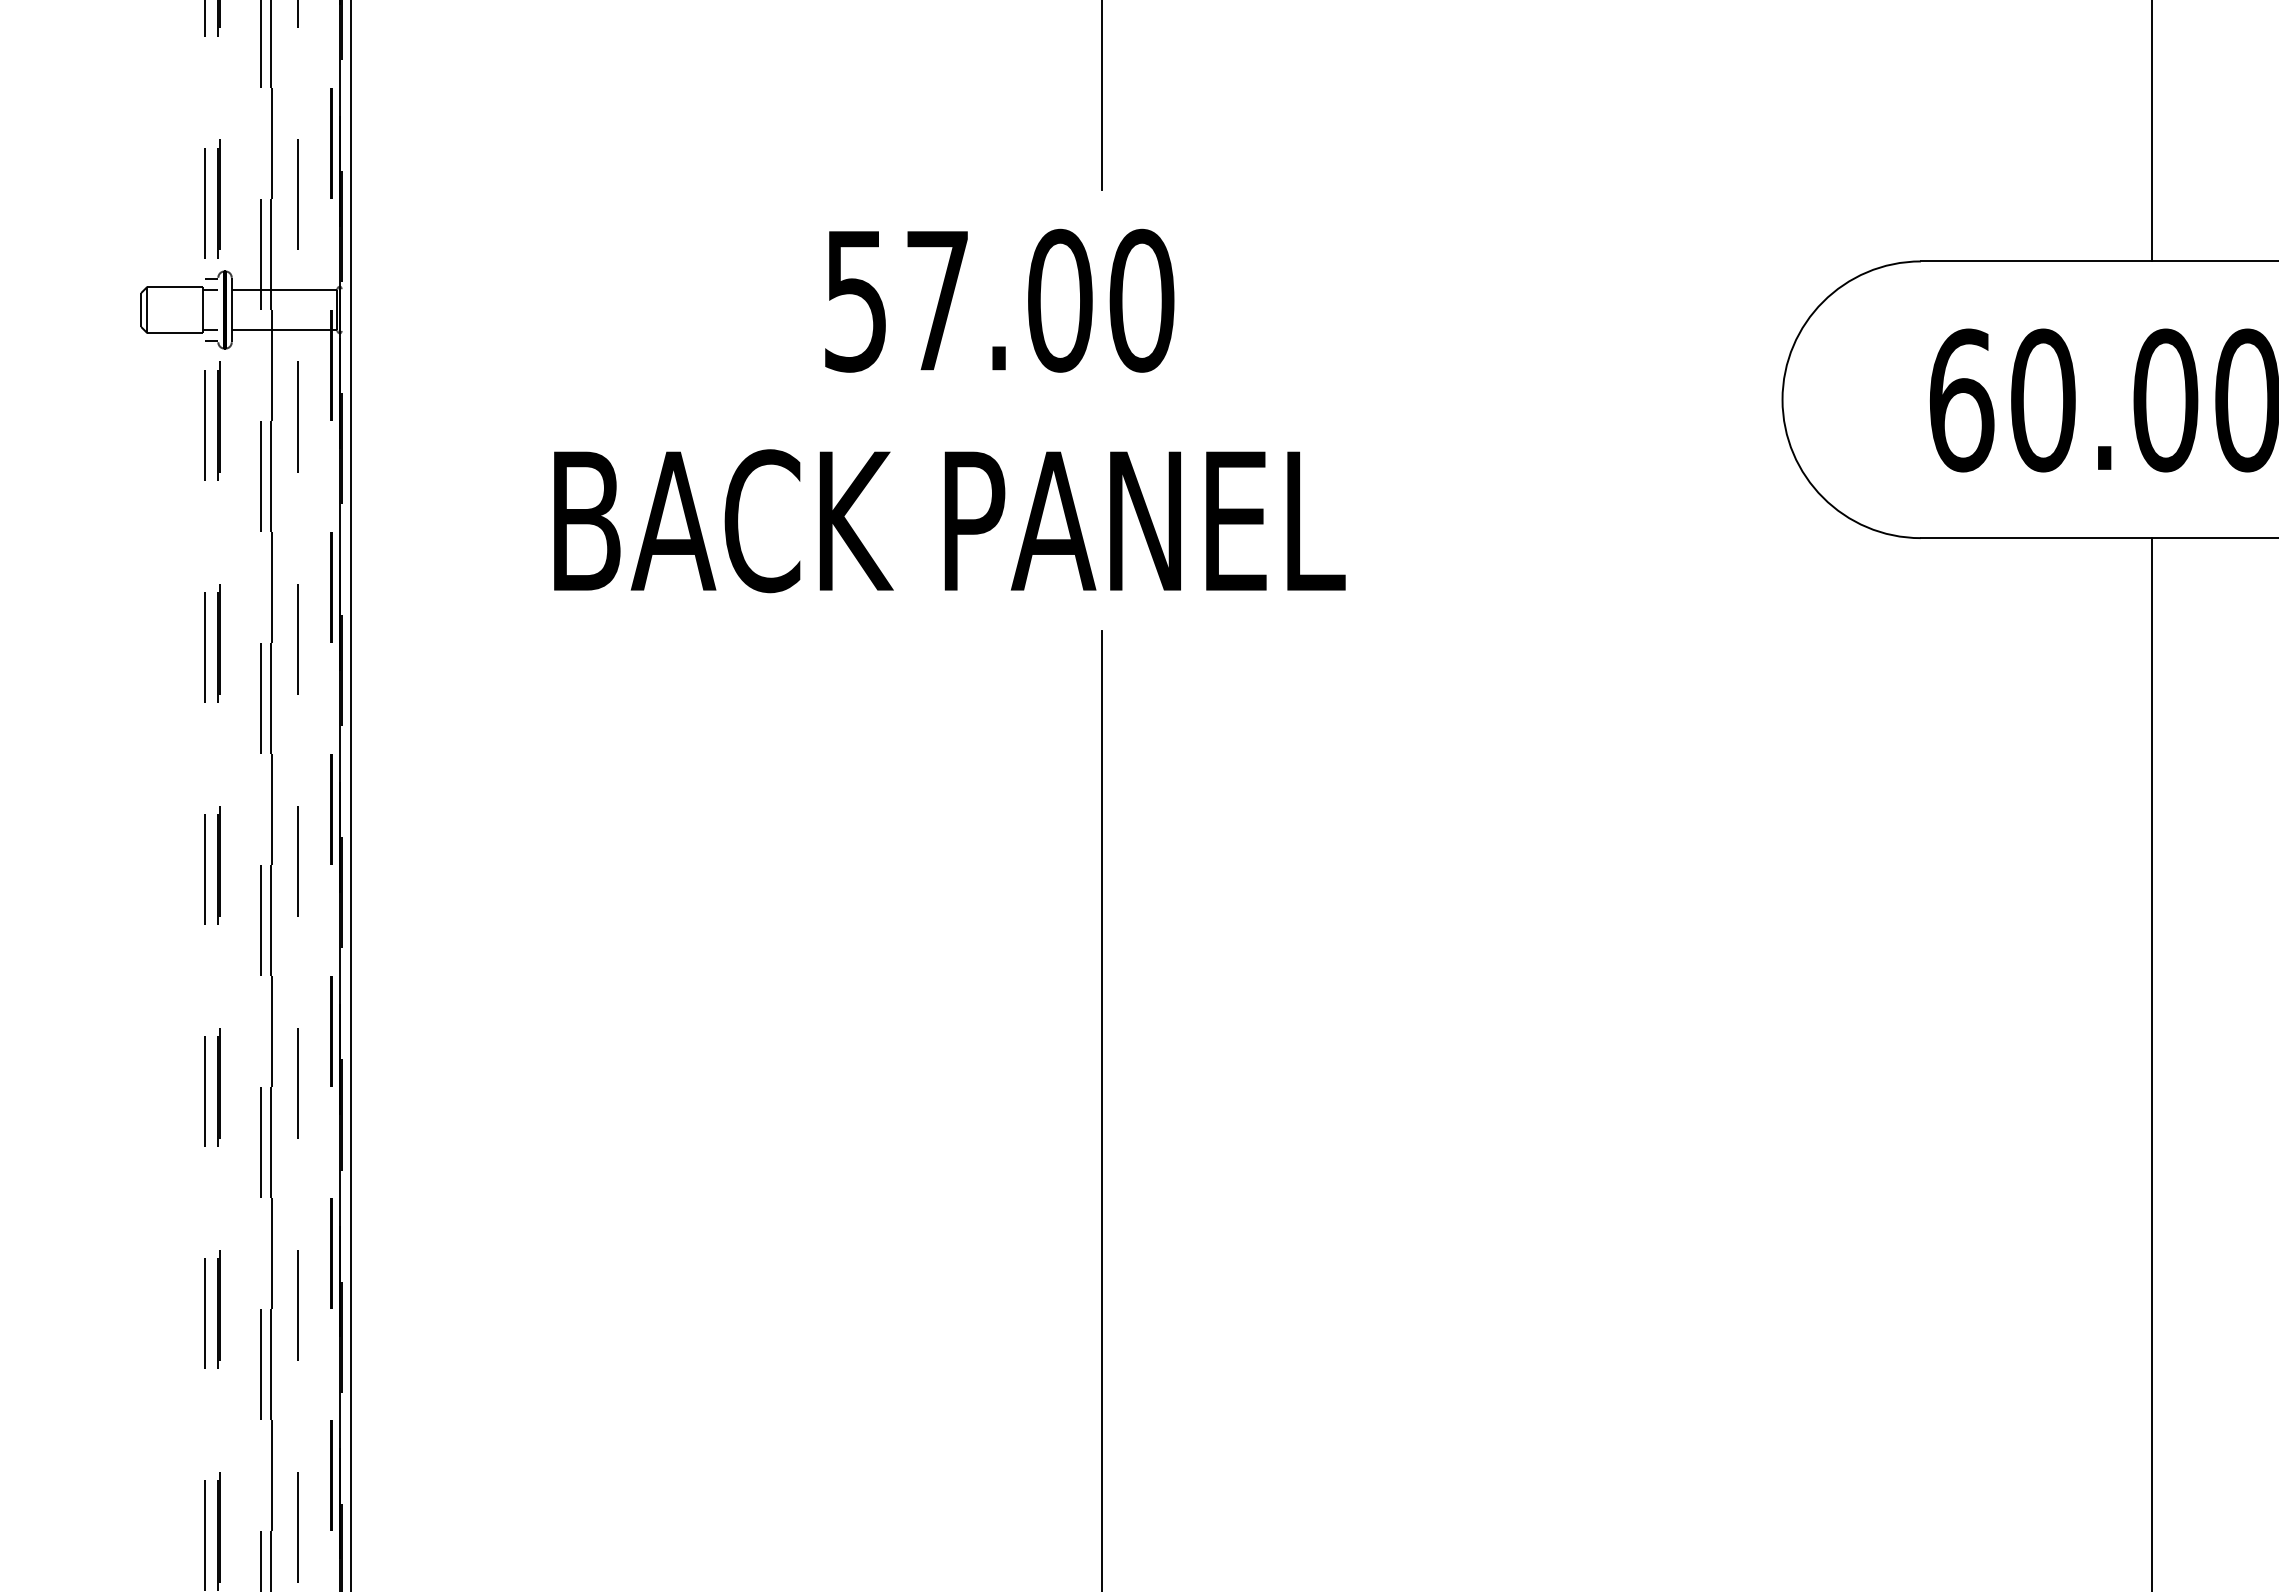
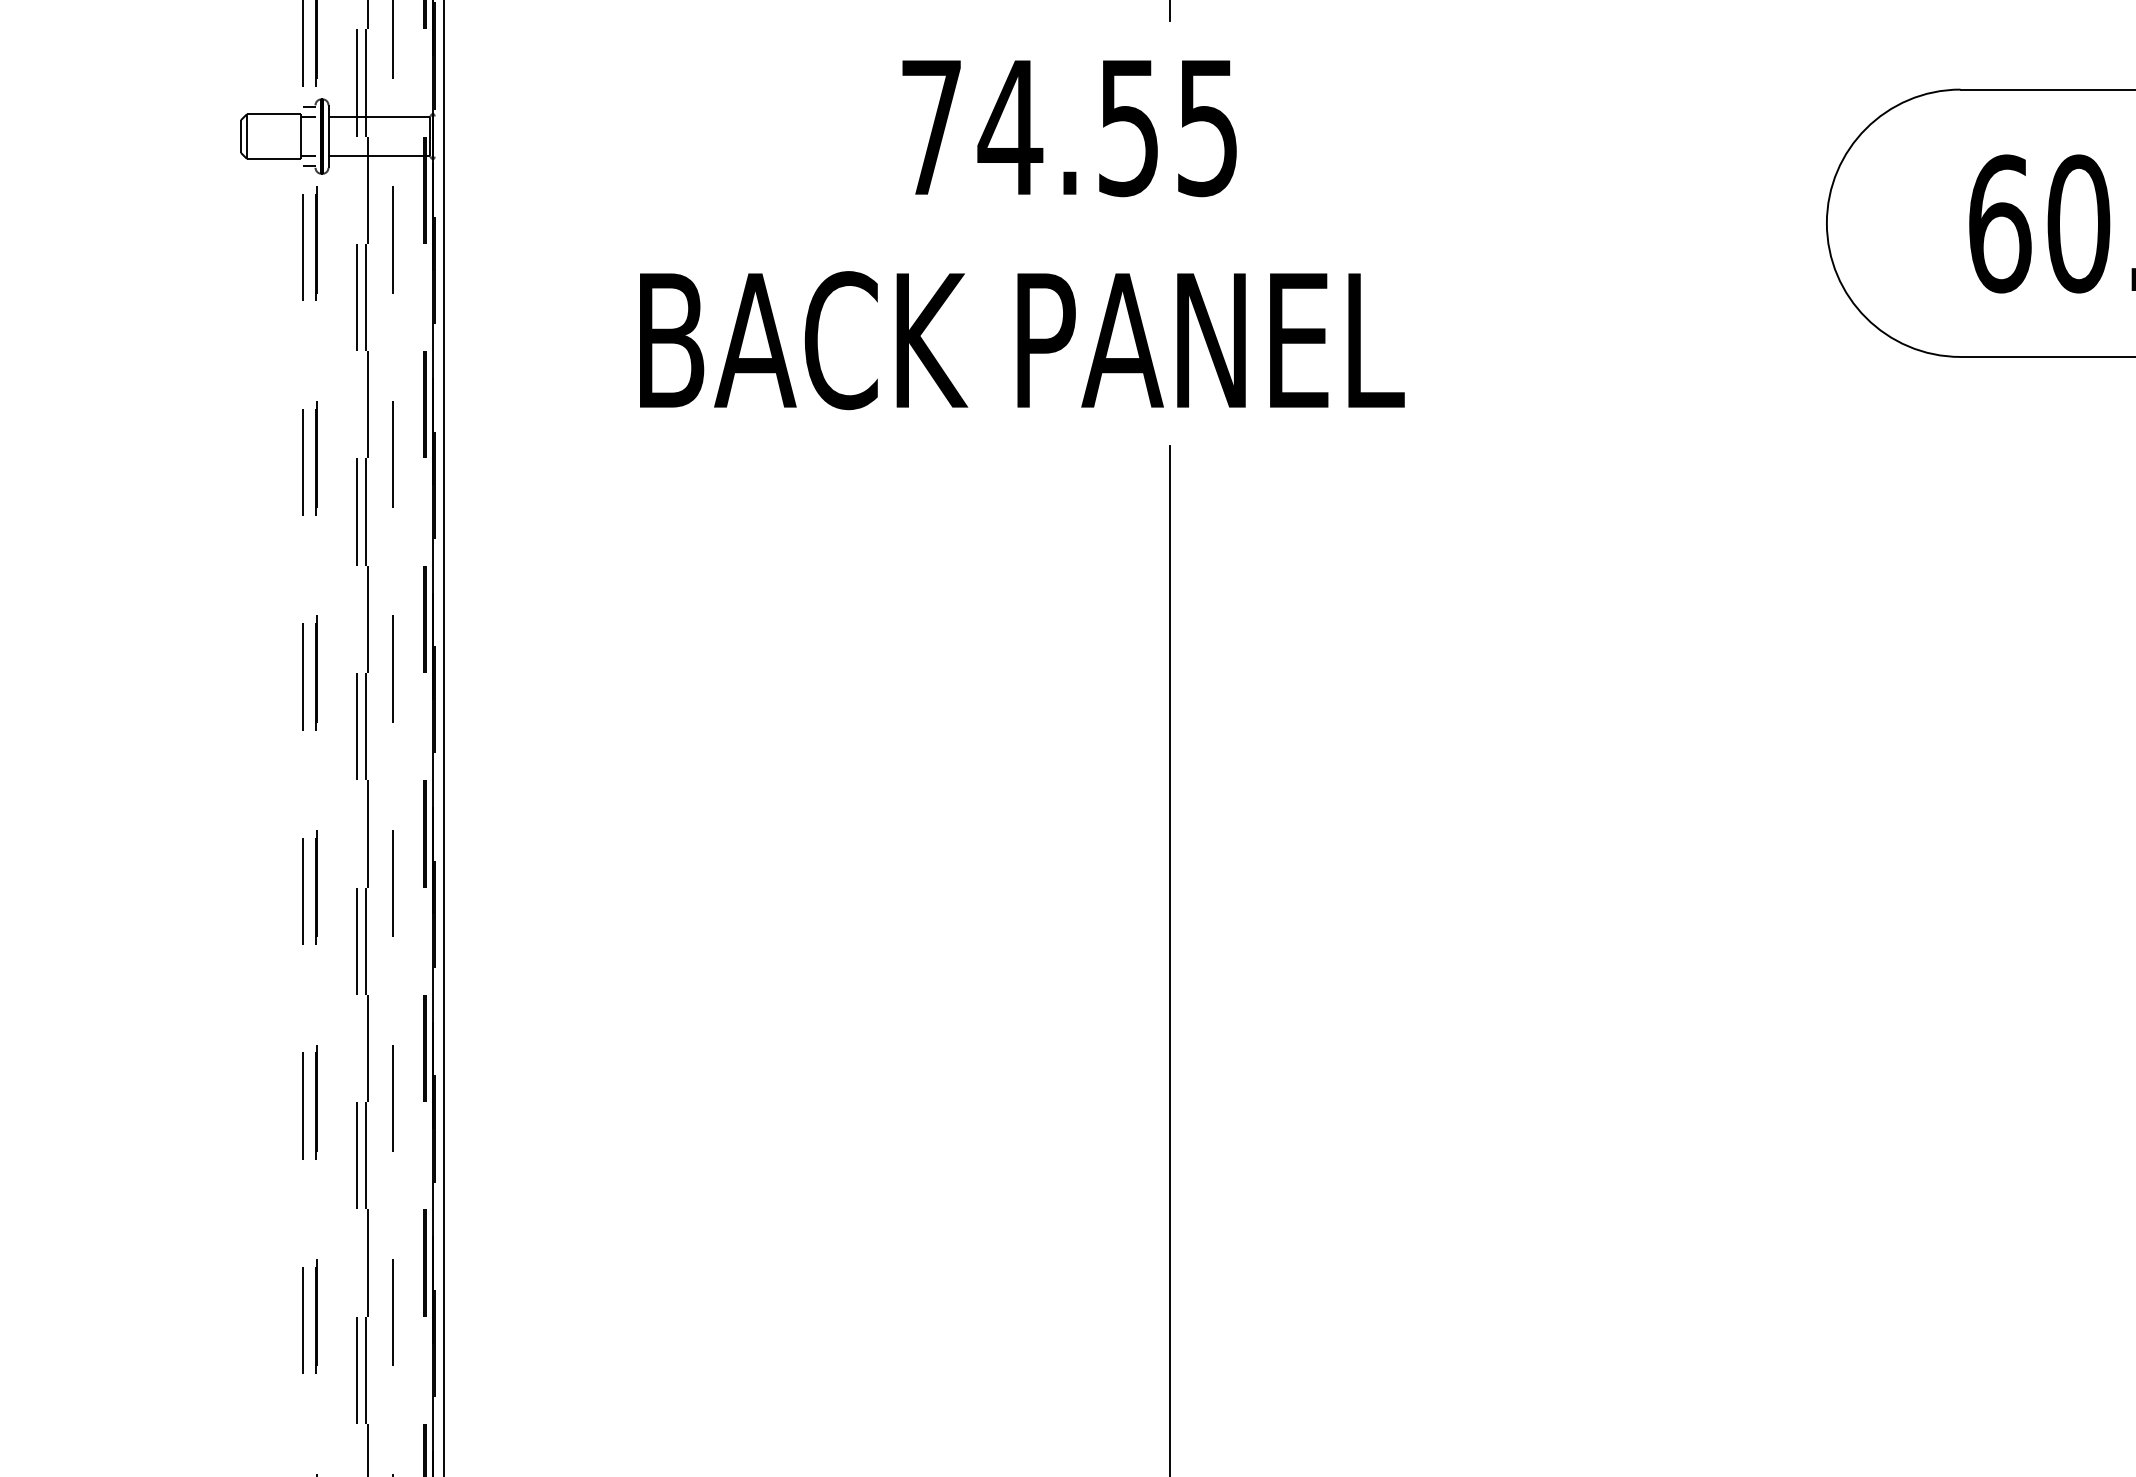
text: (999, 300) -> (1070, 127), 57.00 -> 74.55

